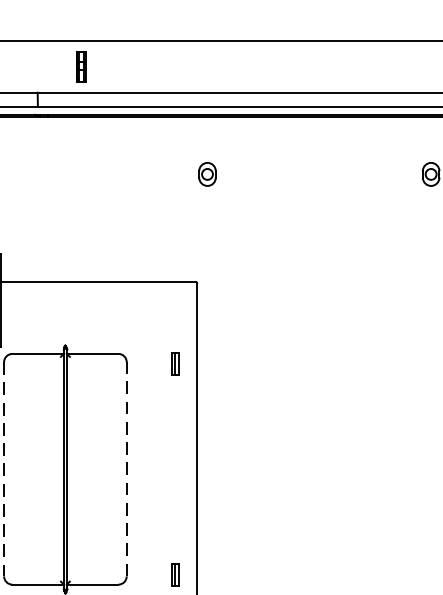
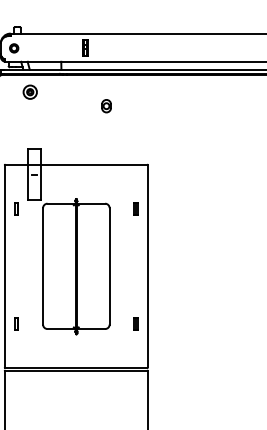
part: (207, 174) -> (106, 106), moved
line: (126, 467) -> (109, 265), dashed -> solid
line: (4, 469) -> (43, 266), dashed -> solid

